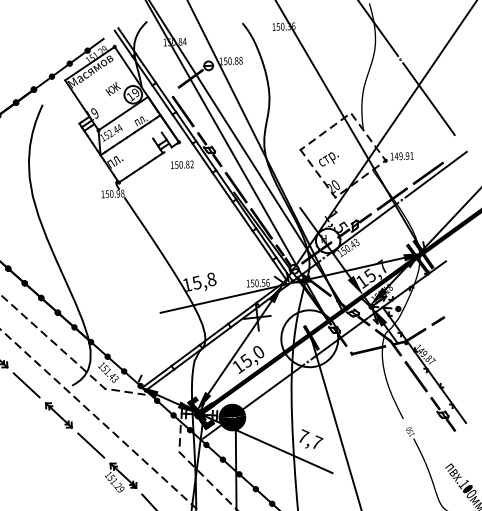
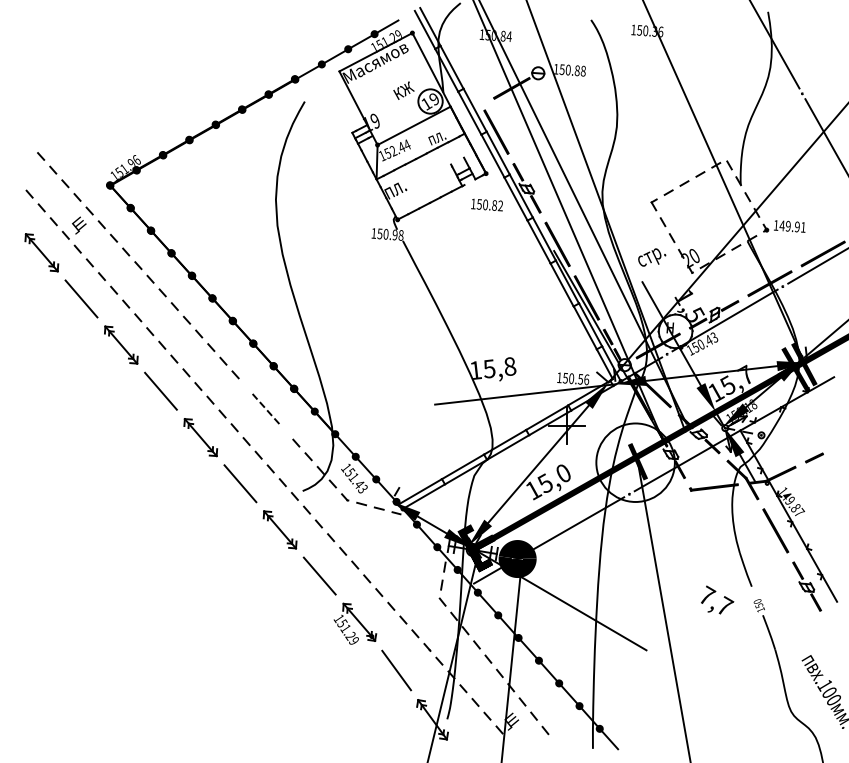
text: (329, 159) -> (652, 257), moved
part: (38, 329) -> (265, 408), size x0.6
text: (311, 438) -> (717, 599), moved

